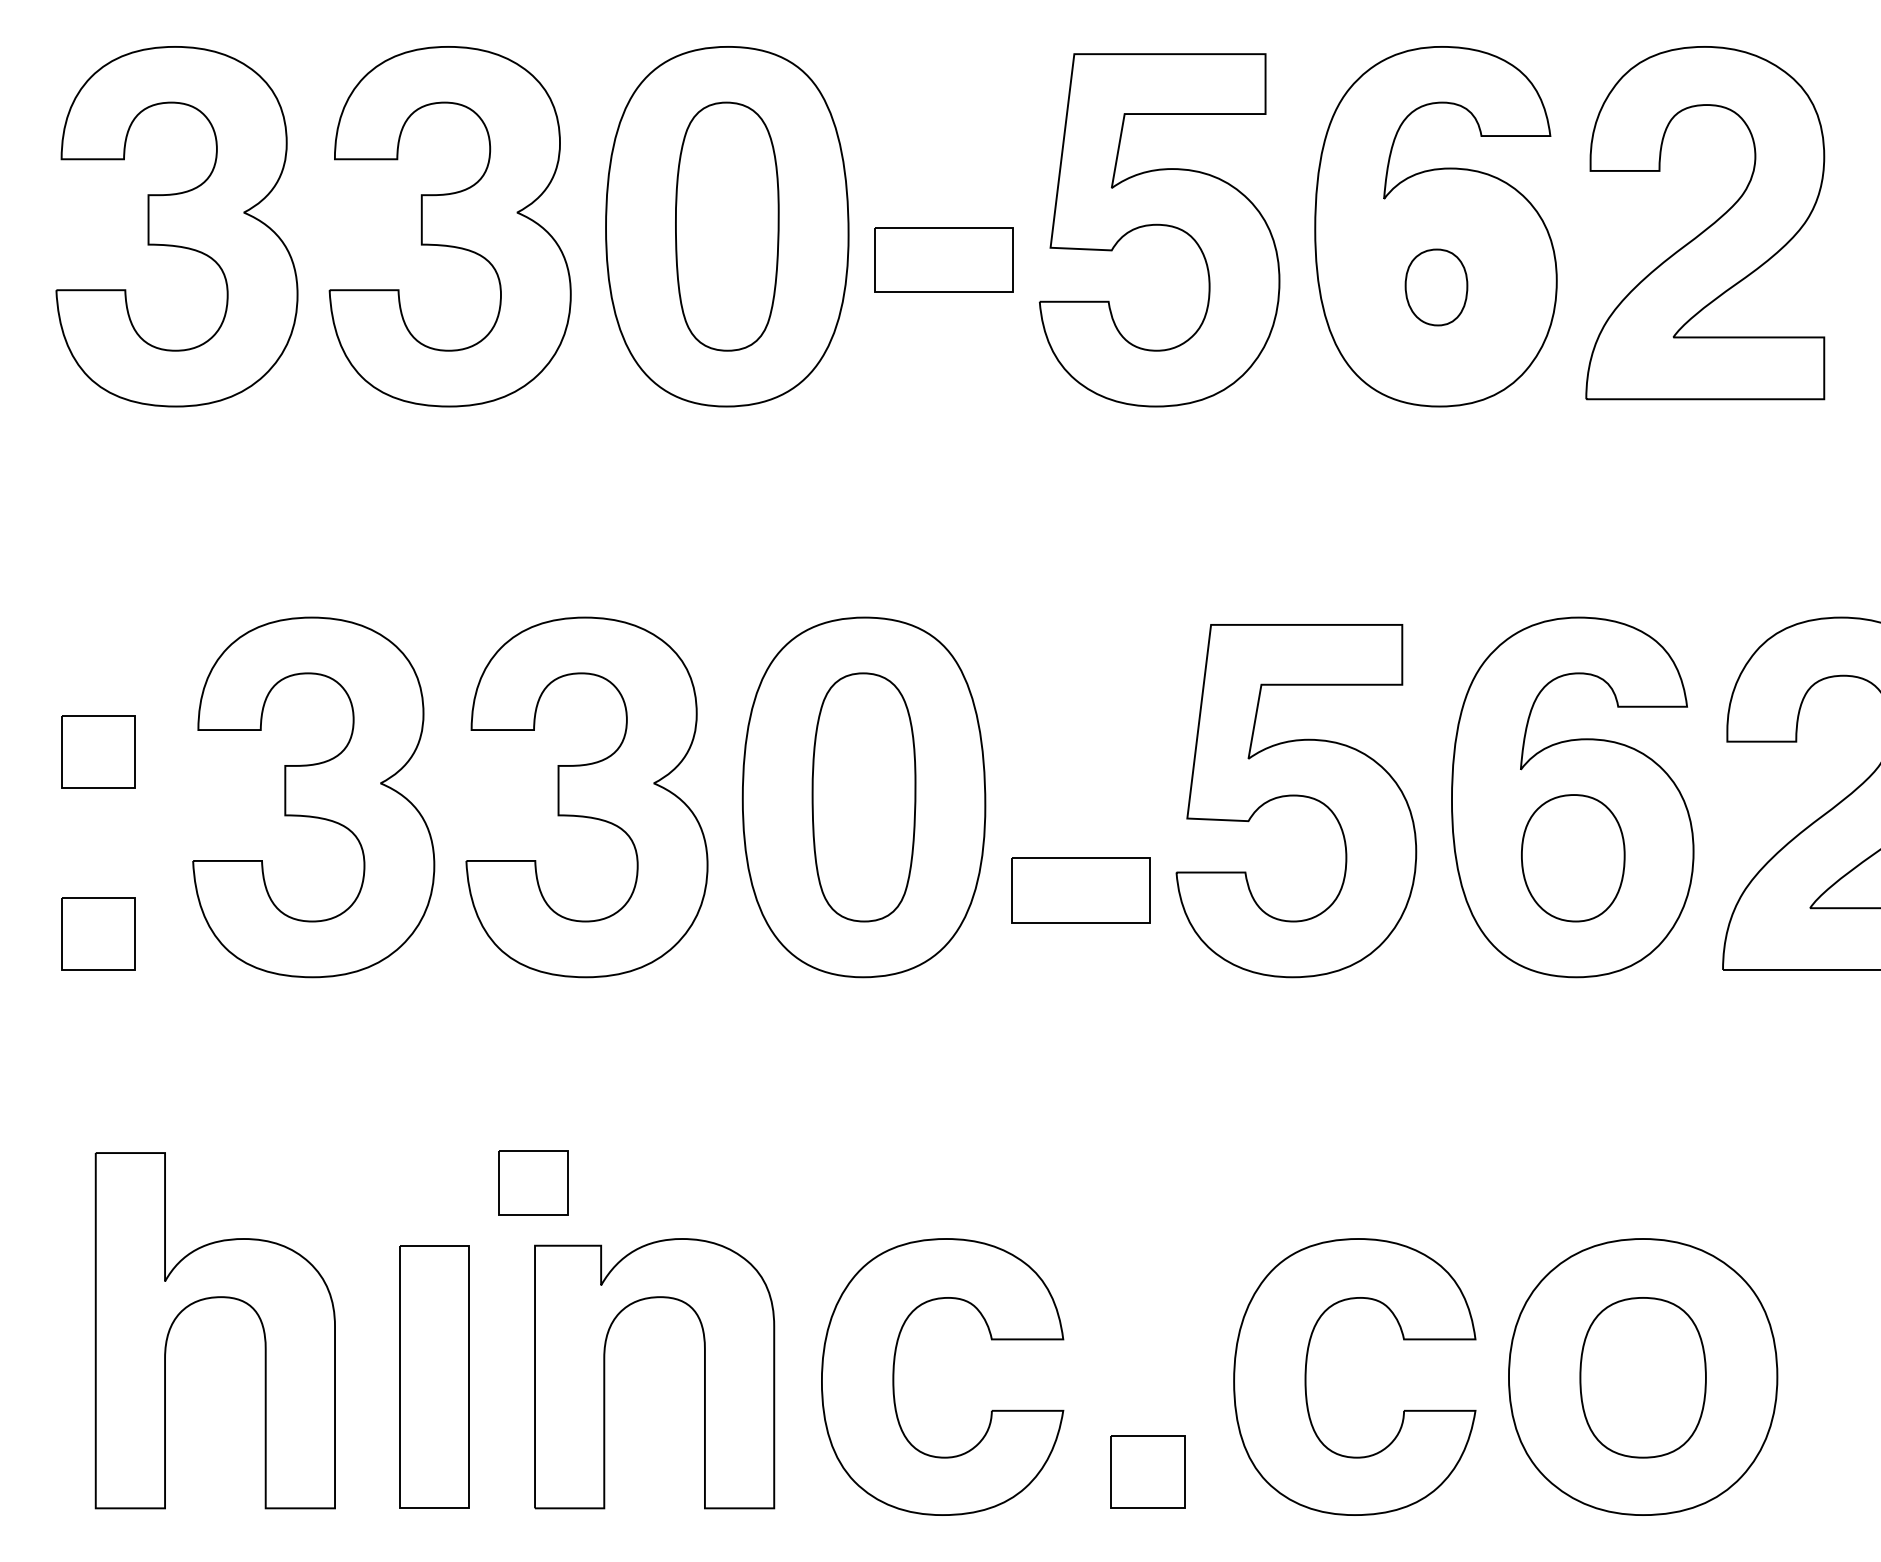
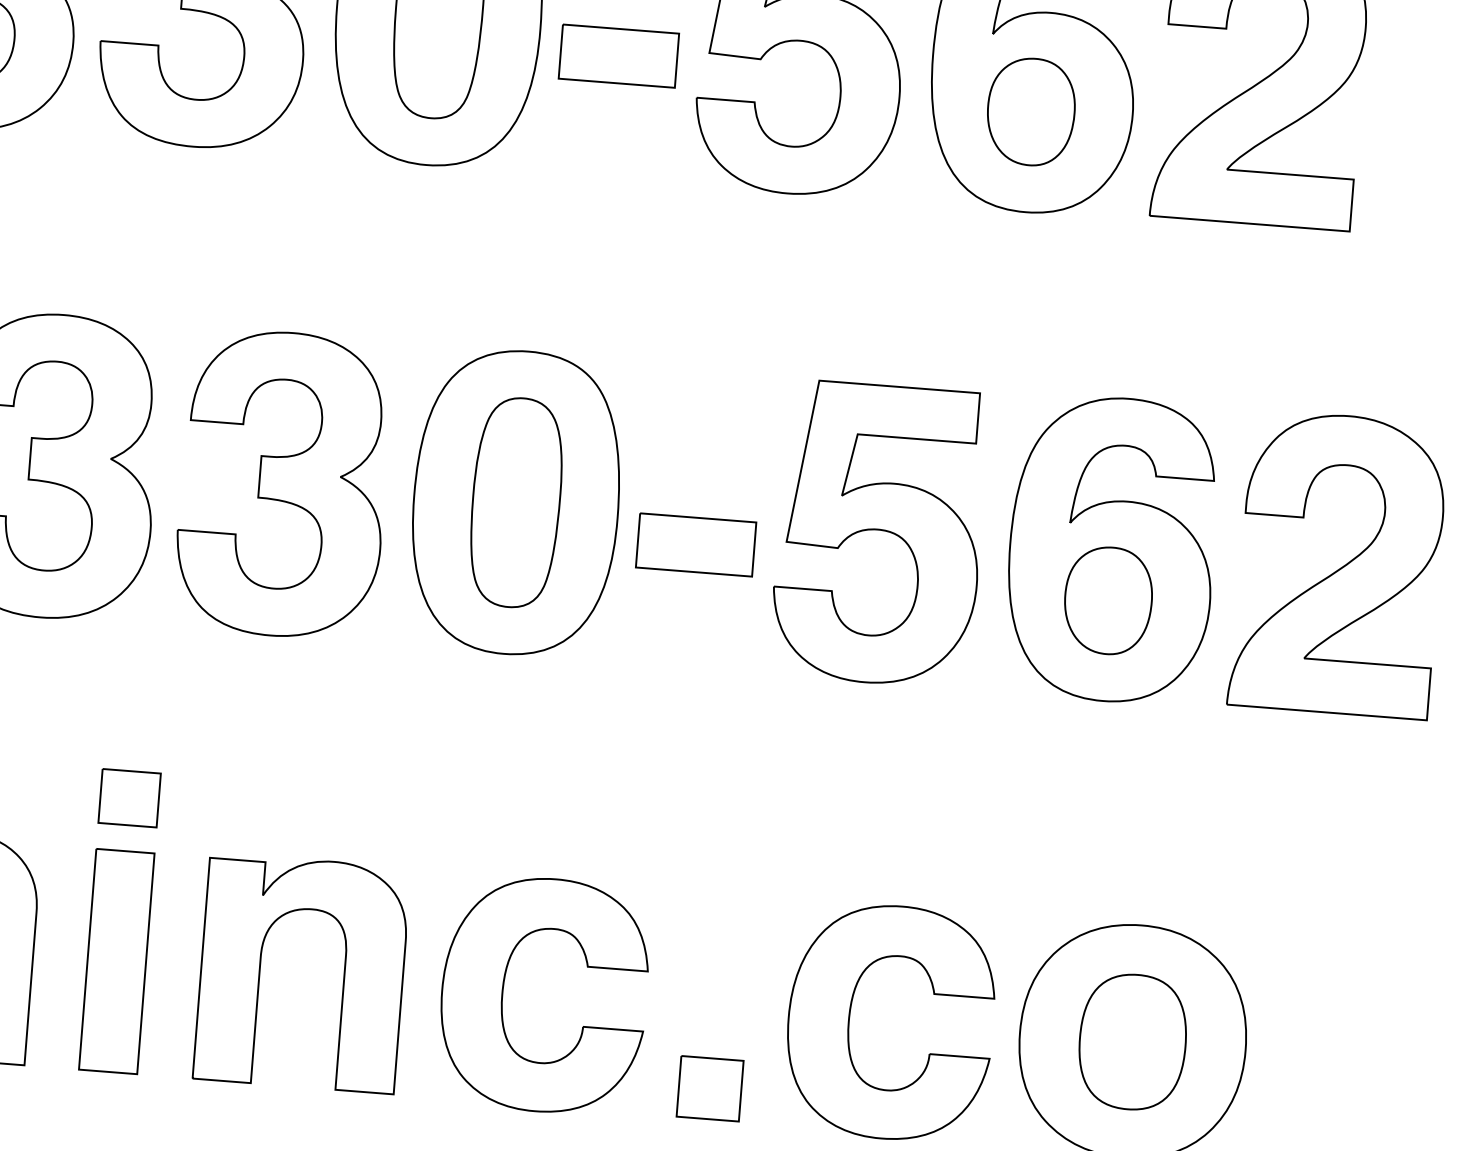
part: (1436, 287) -> (1031, 111), size x1.67
part: (1080, 890) -> (696, 544), moved
part: (533, 1182) -> (129, 798), moved

